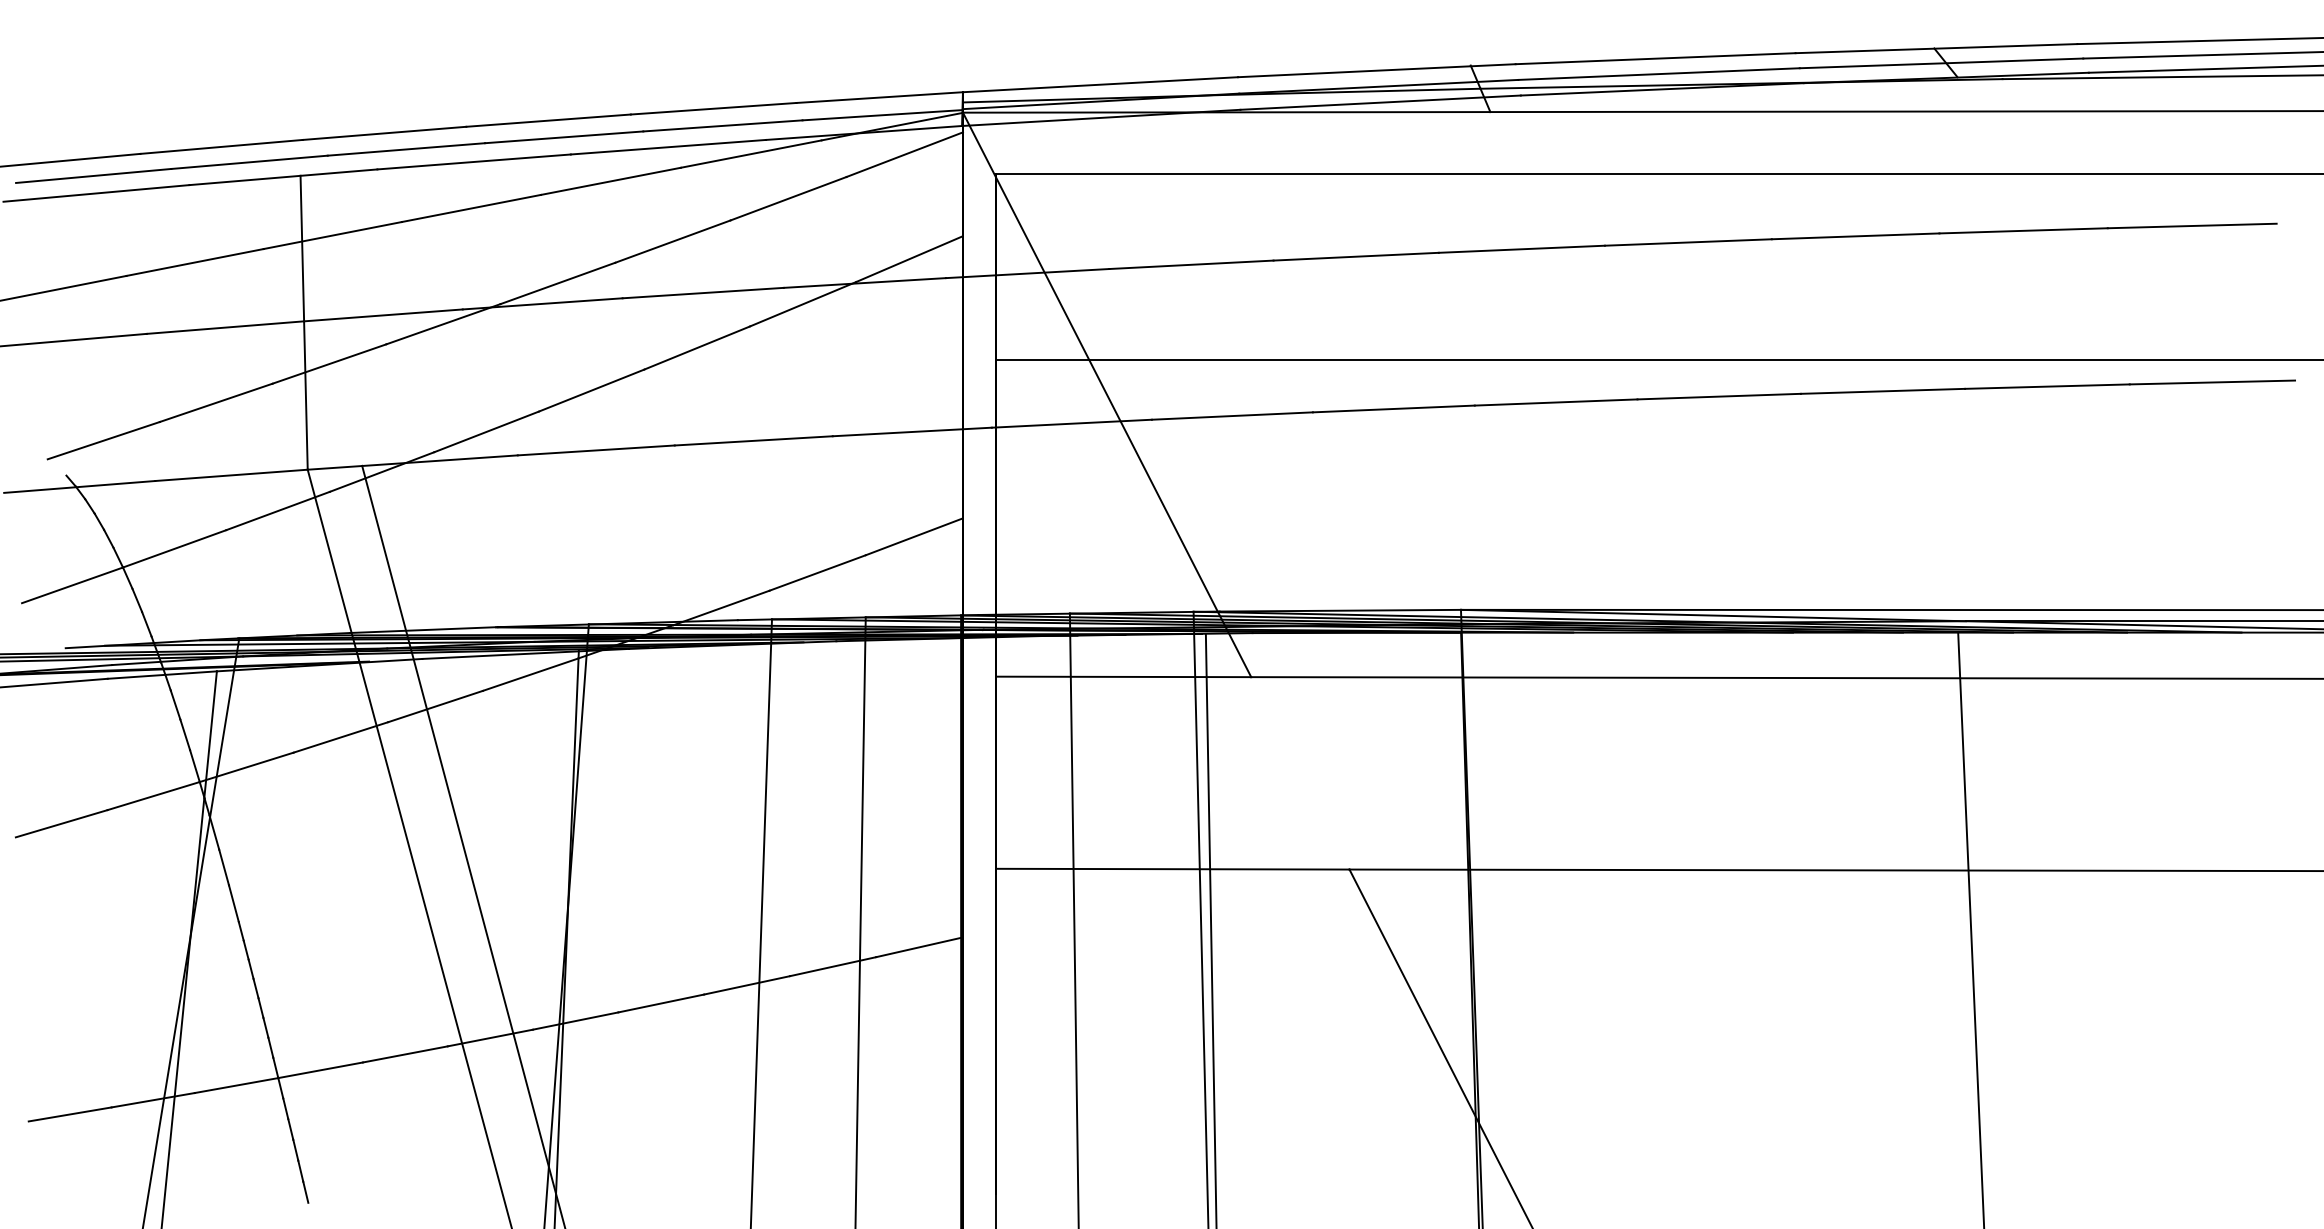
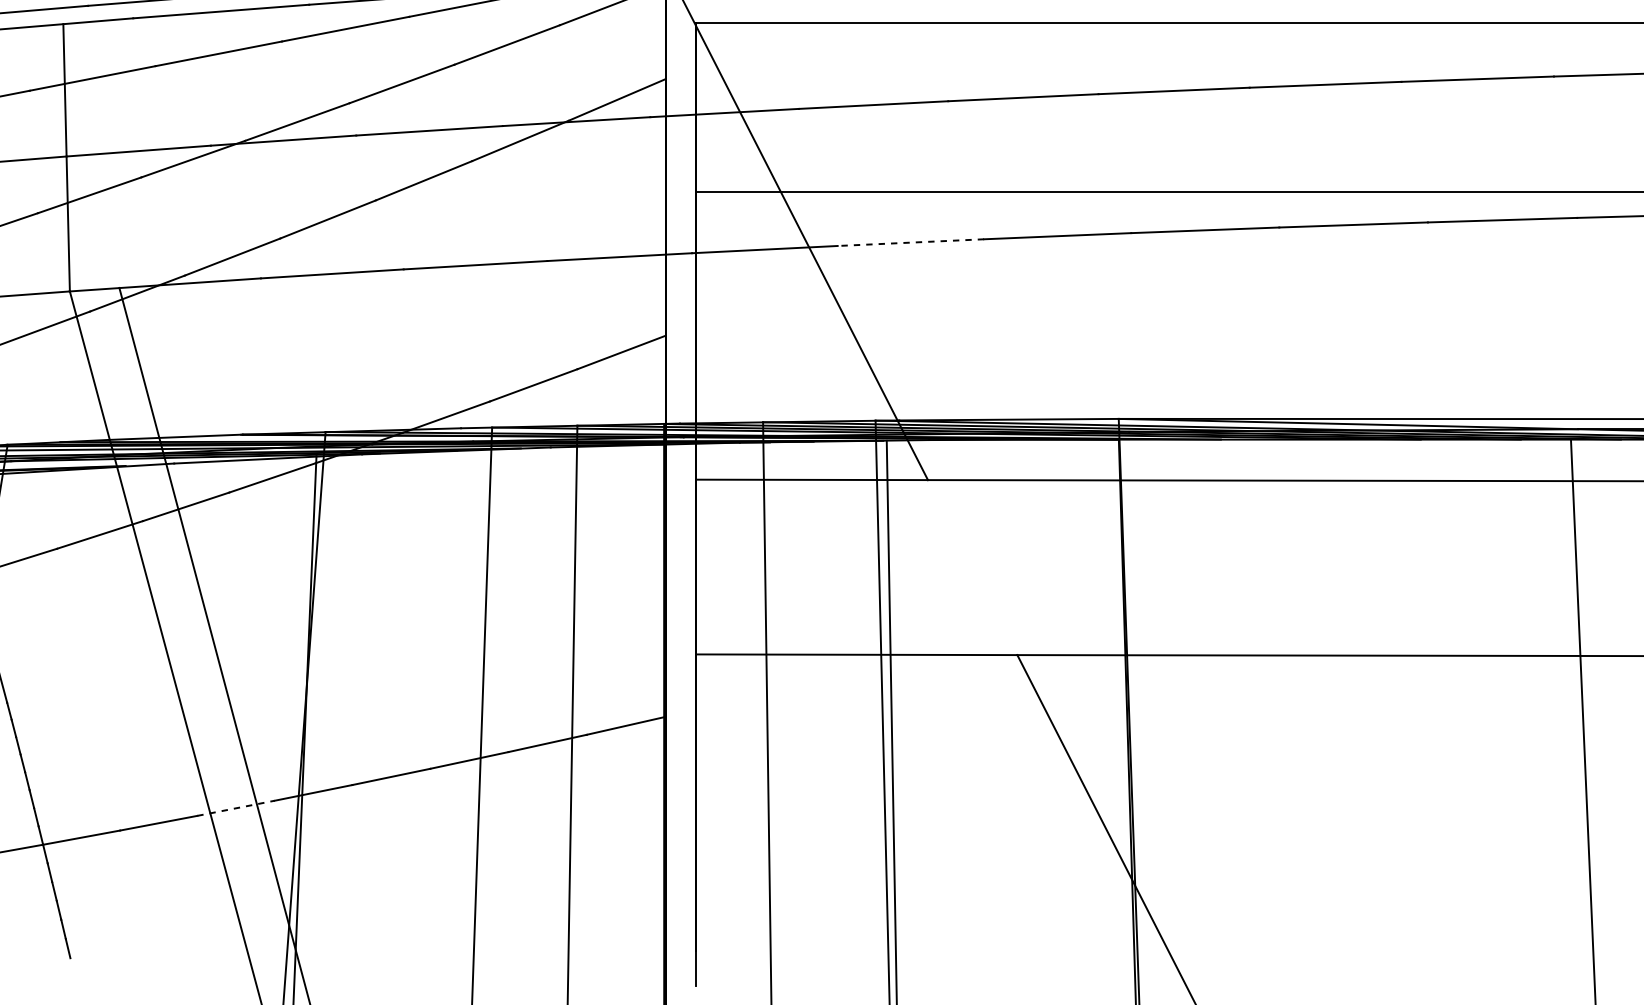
line: (1232, 416) -> (910, 243), solid -> dashed
line: (490, 1037) -> (236, 807), solid -> dashed

